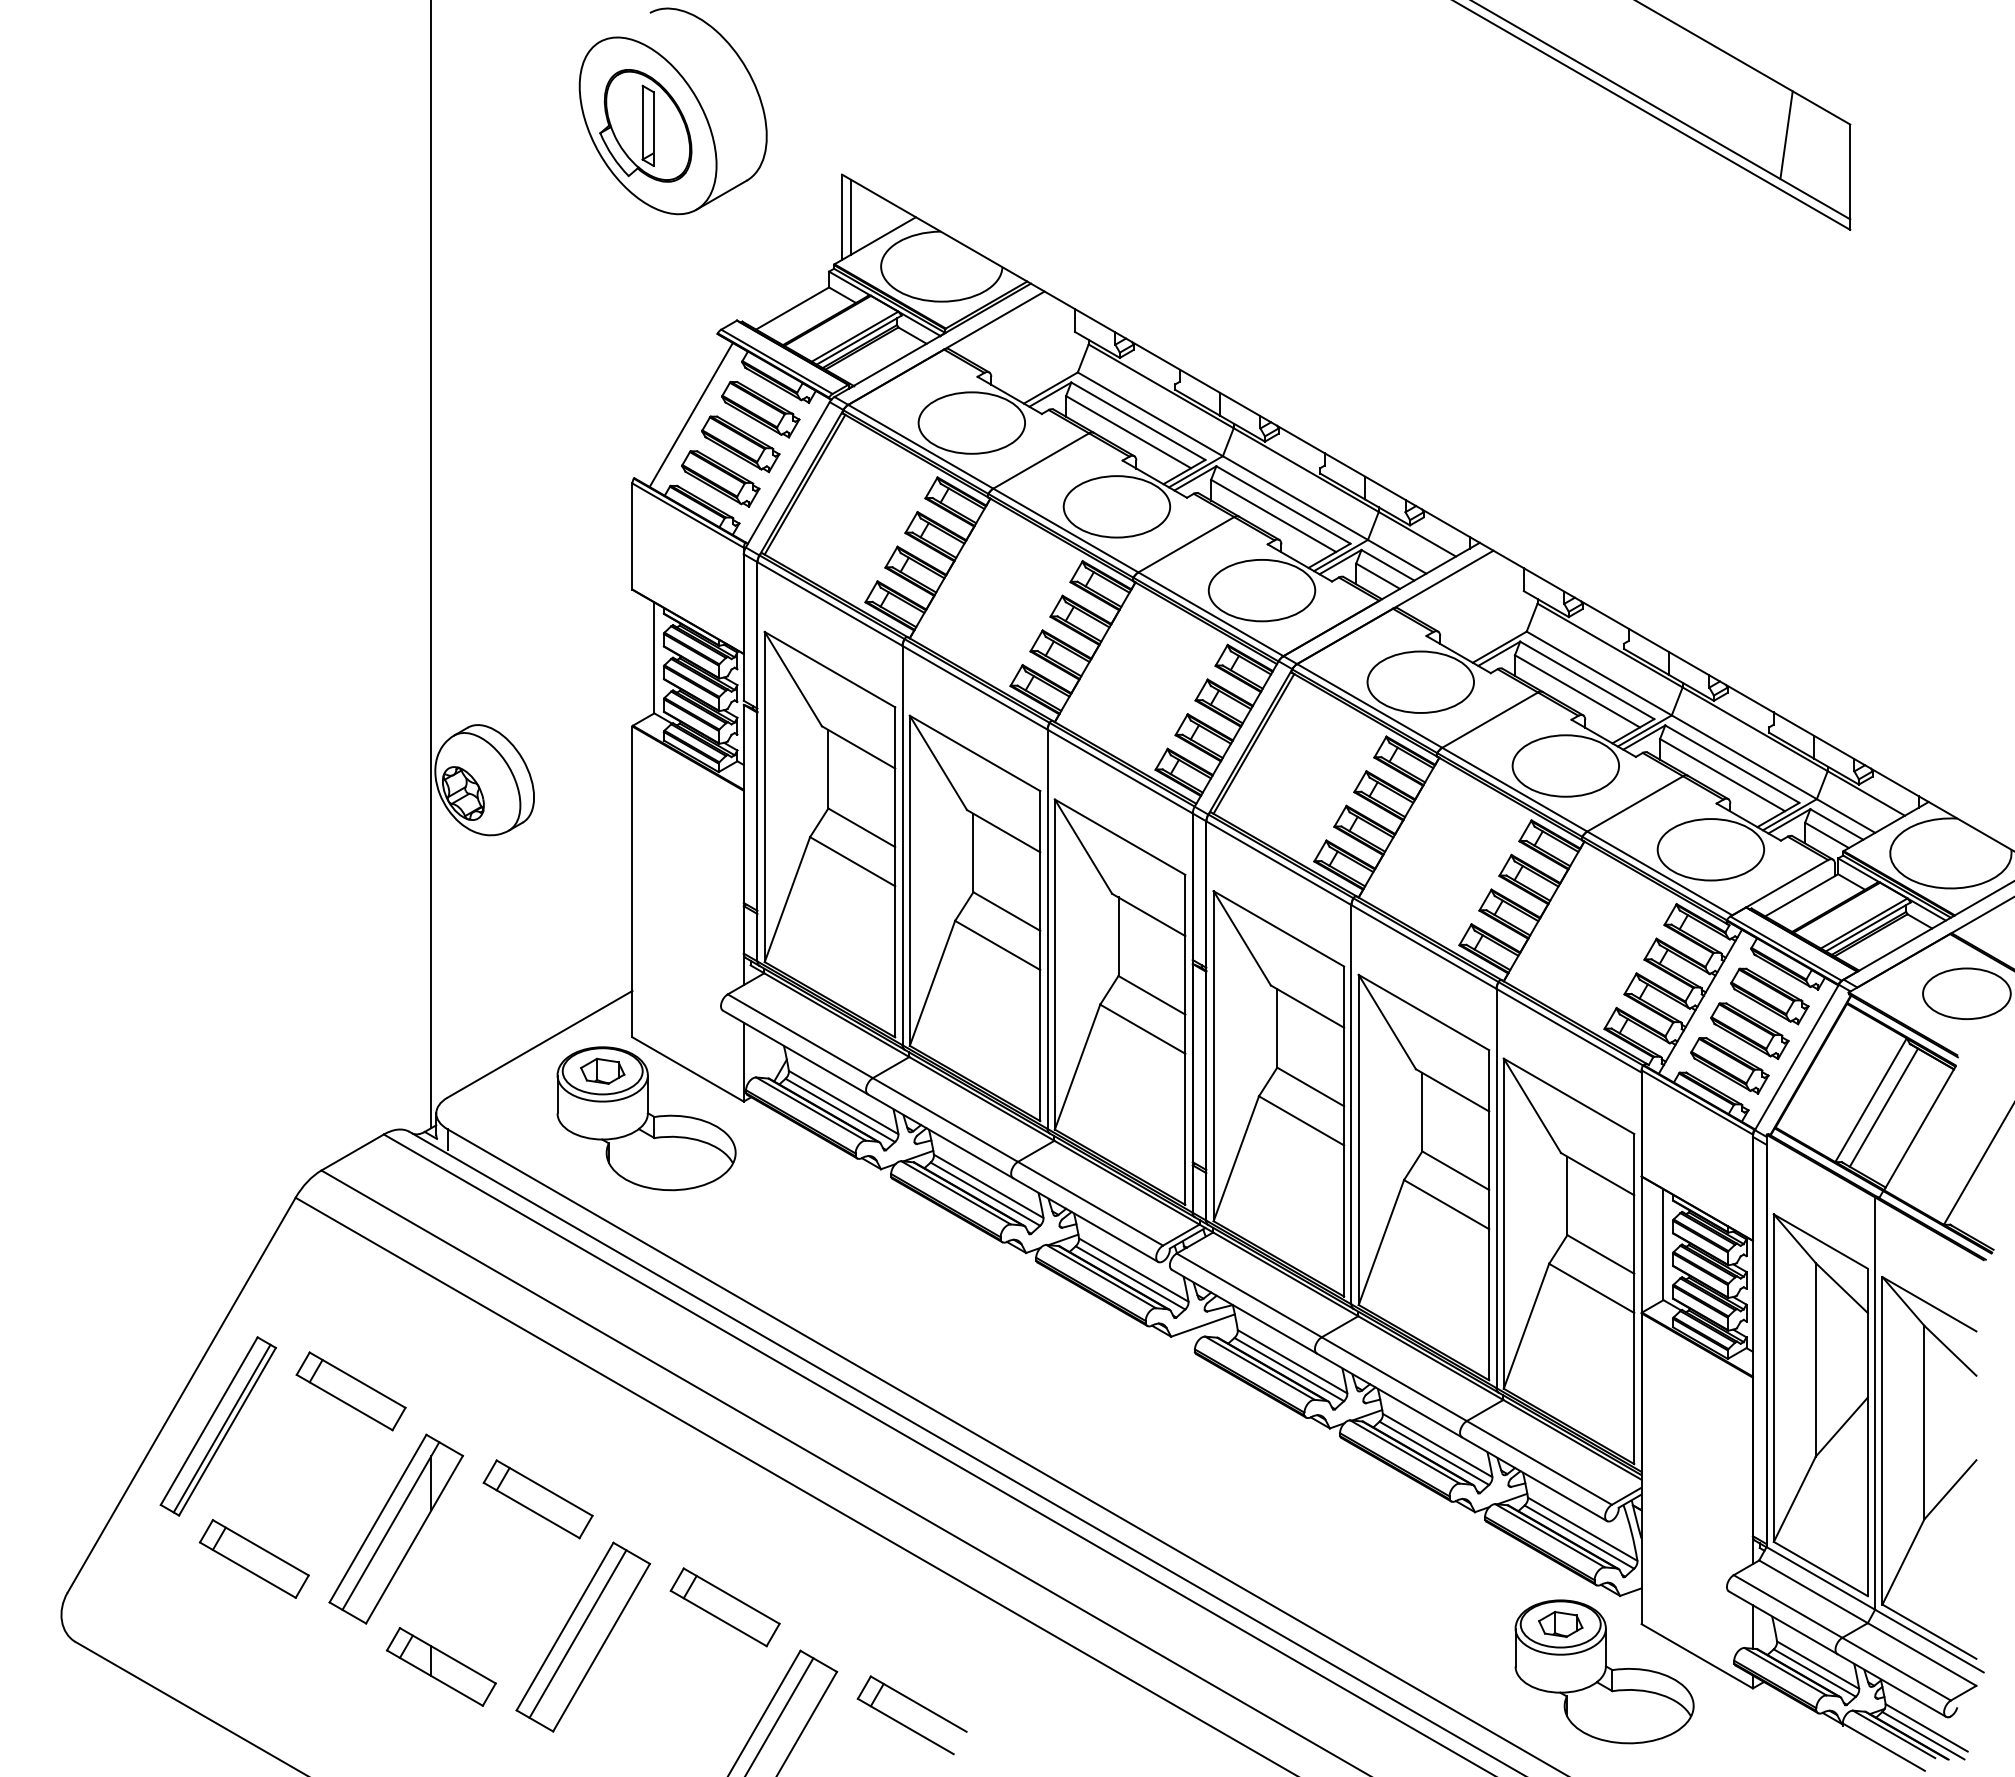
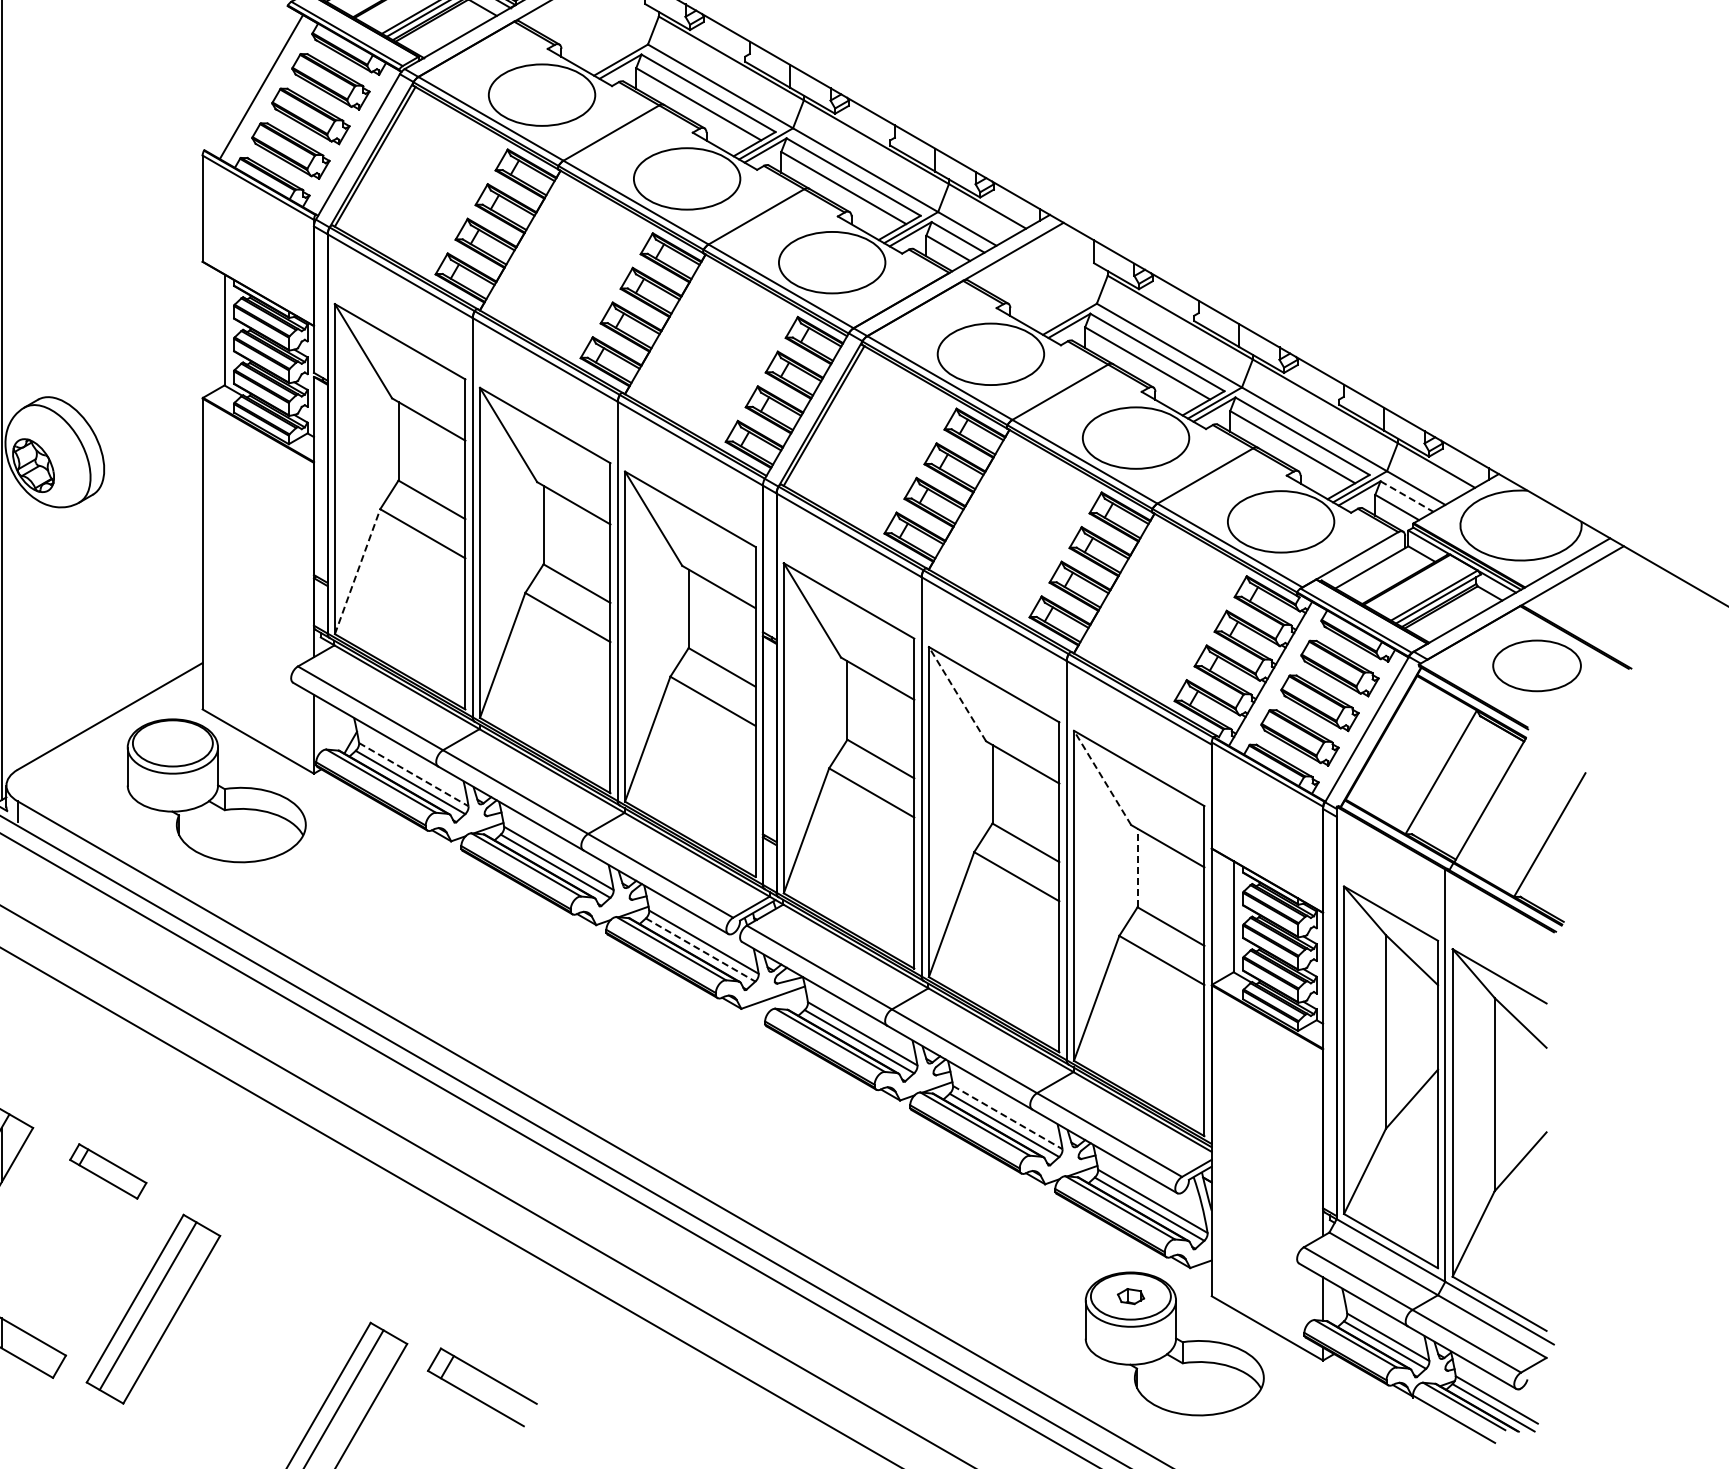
line: (1836, 824) -> (1406, 496), solid -> dashed
line: (787, 899) -> (357, 571), solid -> dashed
line: (1387, 1021) -> (957, 693), solid -> dashed
part: (602, 1070) -> (172, 742), removed
line: (844, 1102) -> (414, 774), solid -> dashed
line: (1532, 1105) -> (1102, 777), solid -> dashed
line: (1883, 1107) -> (1453, 779), removed
line: (1567, 1195) -> (1137, 867), solid -> dashed
line: (1130, 1278) -> (700, 950), solid -> dashed
line: (1438, 1445) -> (1008, 1117), solid -> dashed
part: (537, 1499) -> (107, 1171), size x0.7
part: (724, 1607) -> (294, 1279), removed
part: (1560, 1624) -> (1130, 1296), size x0.6

